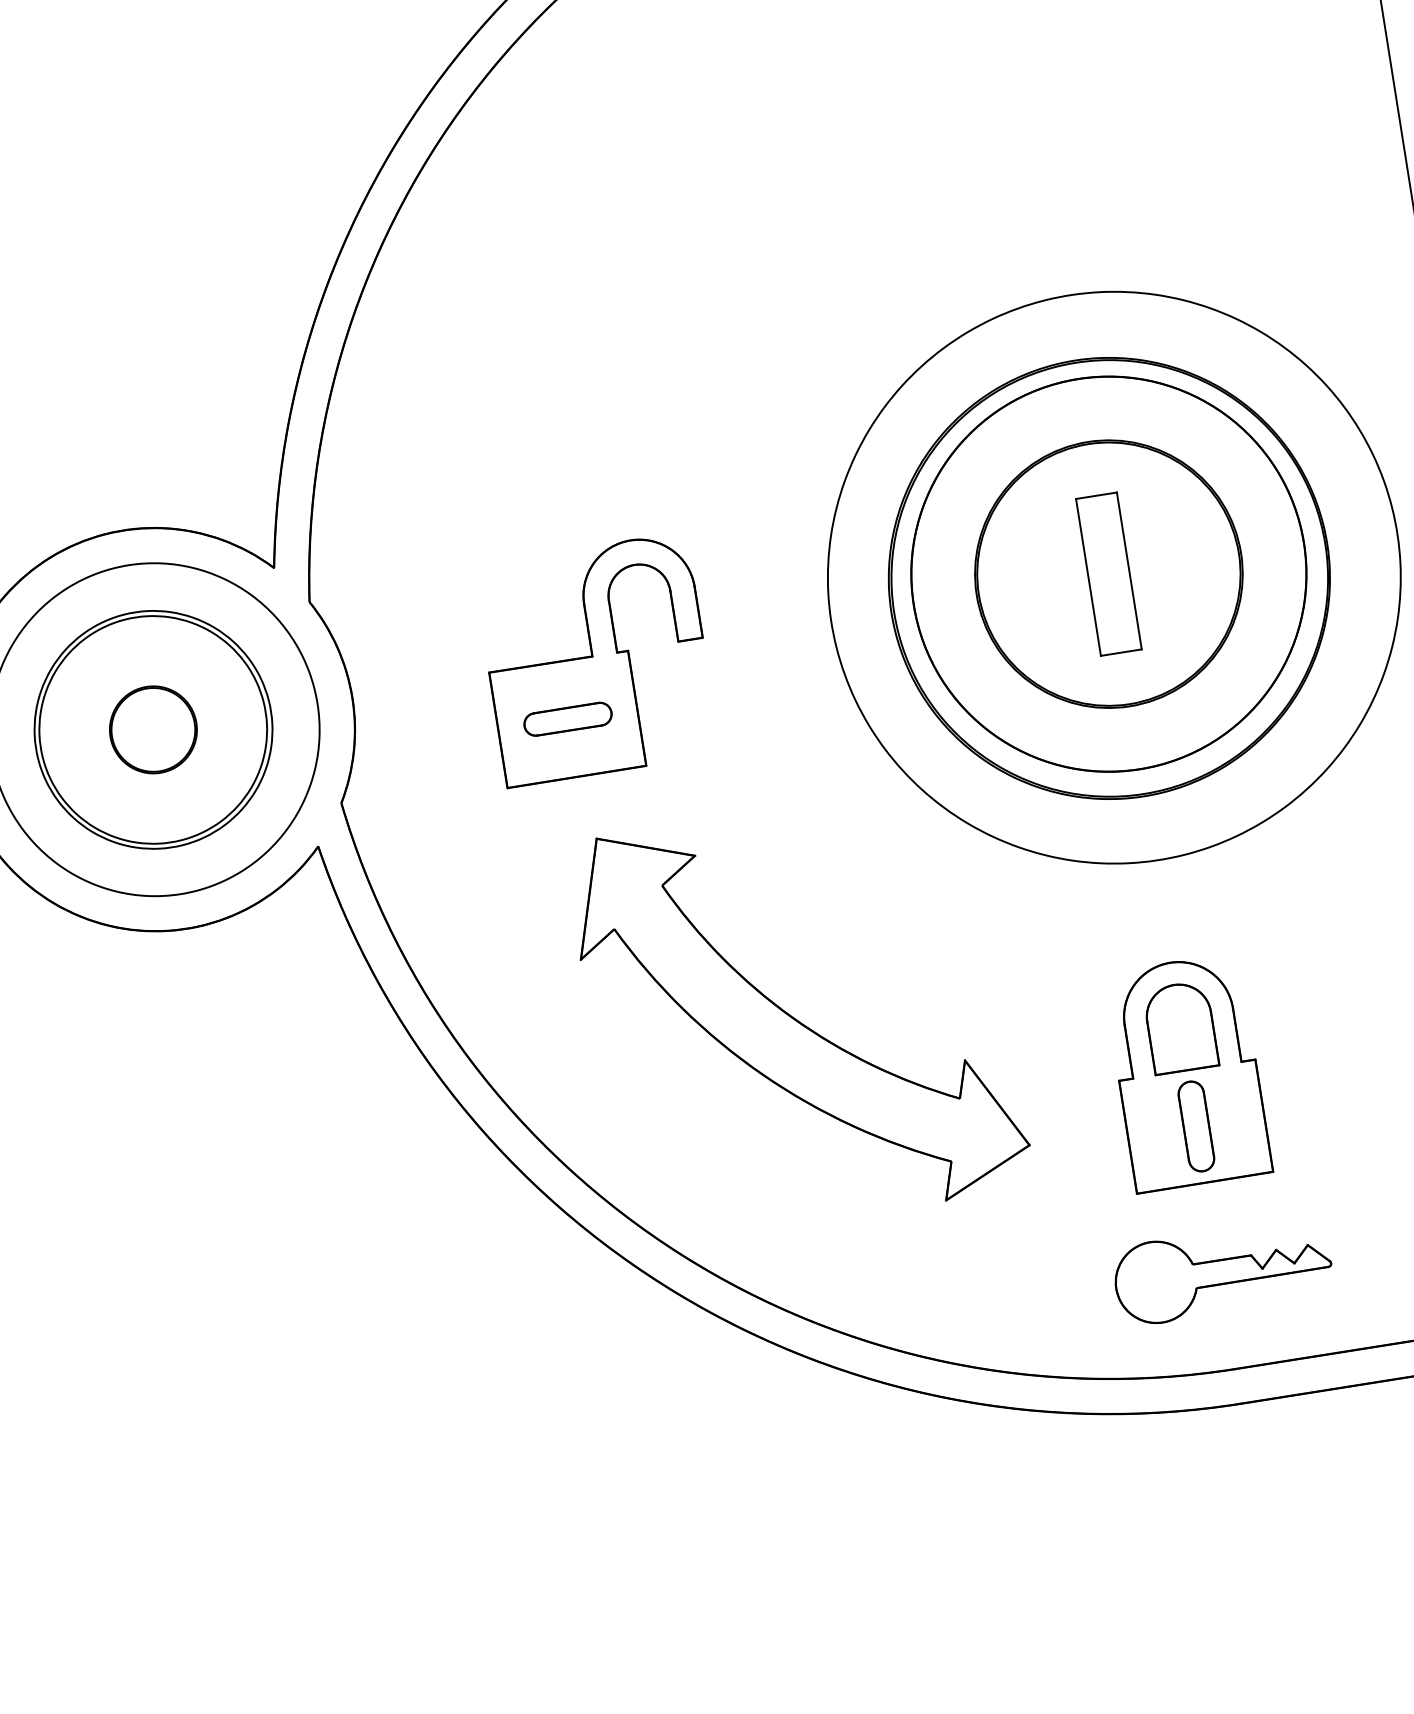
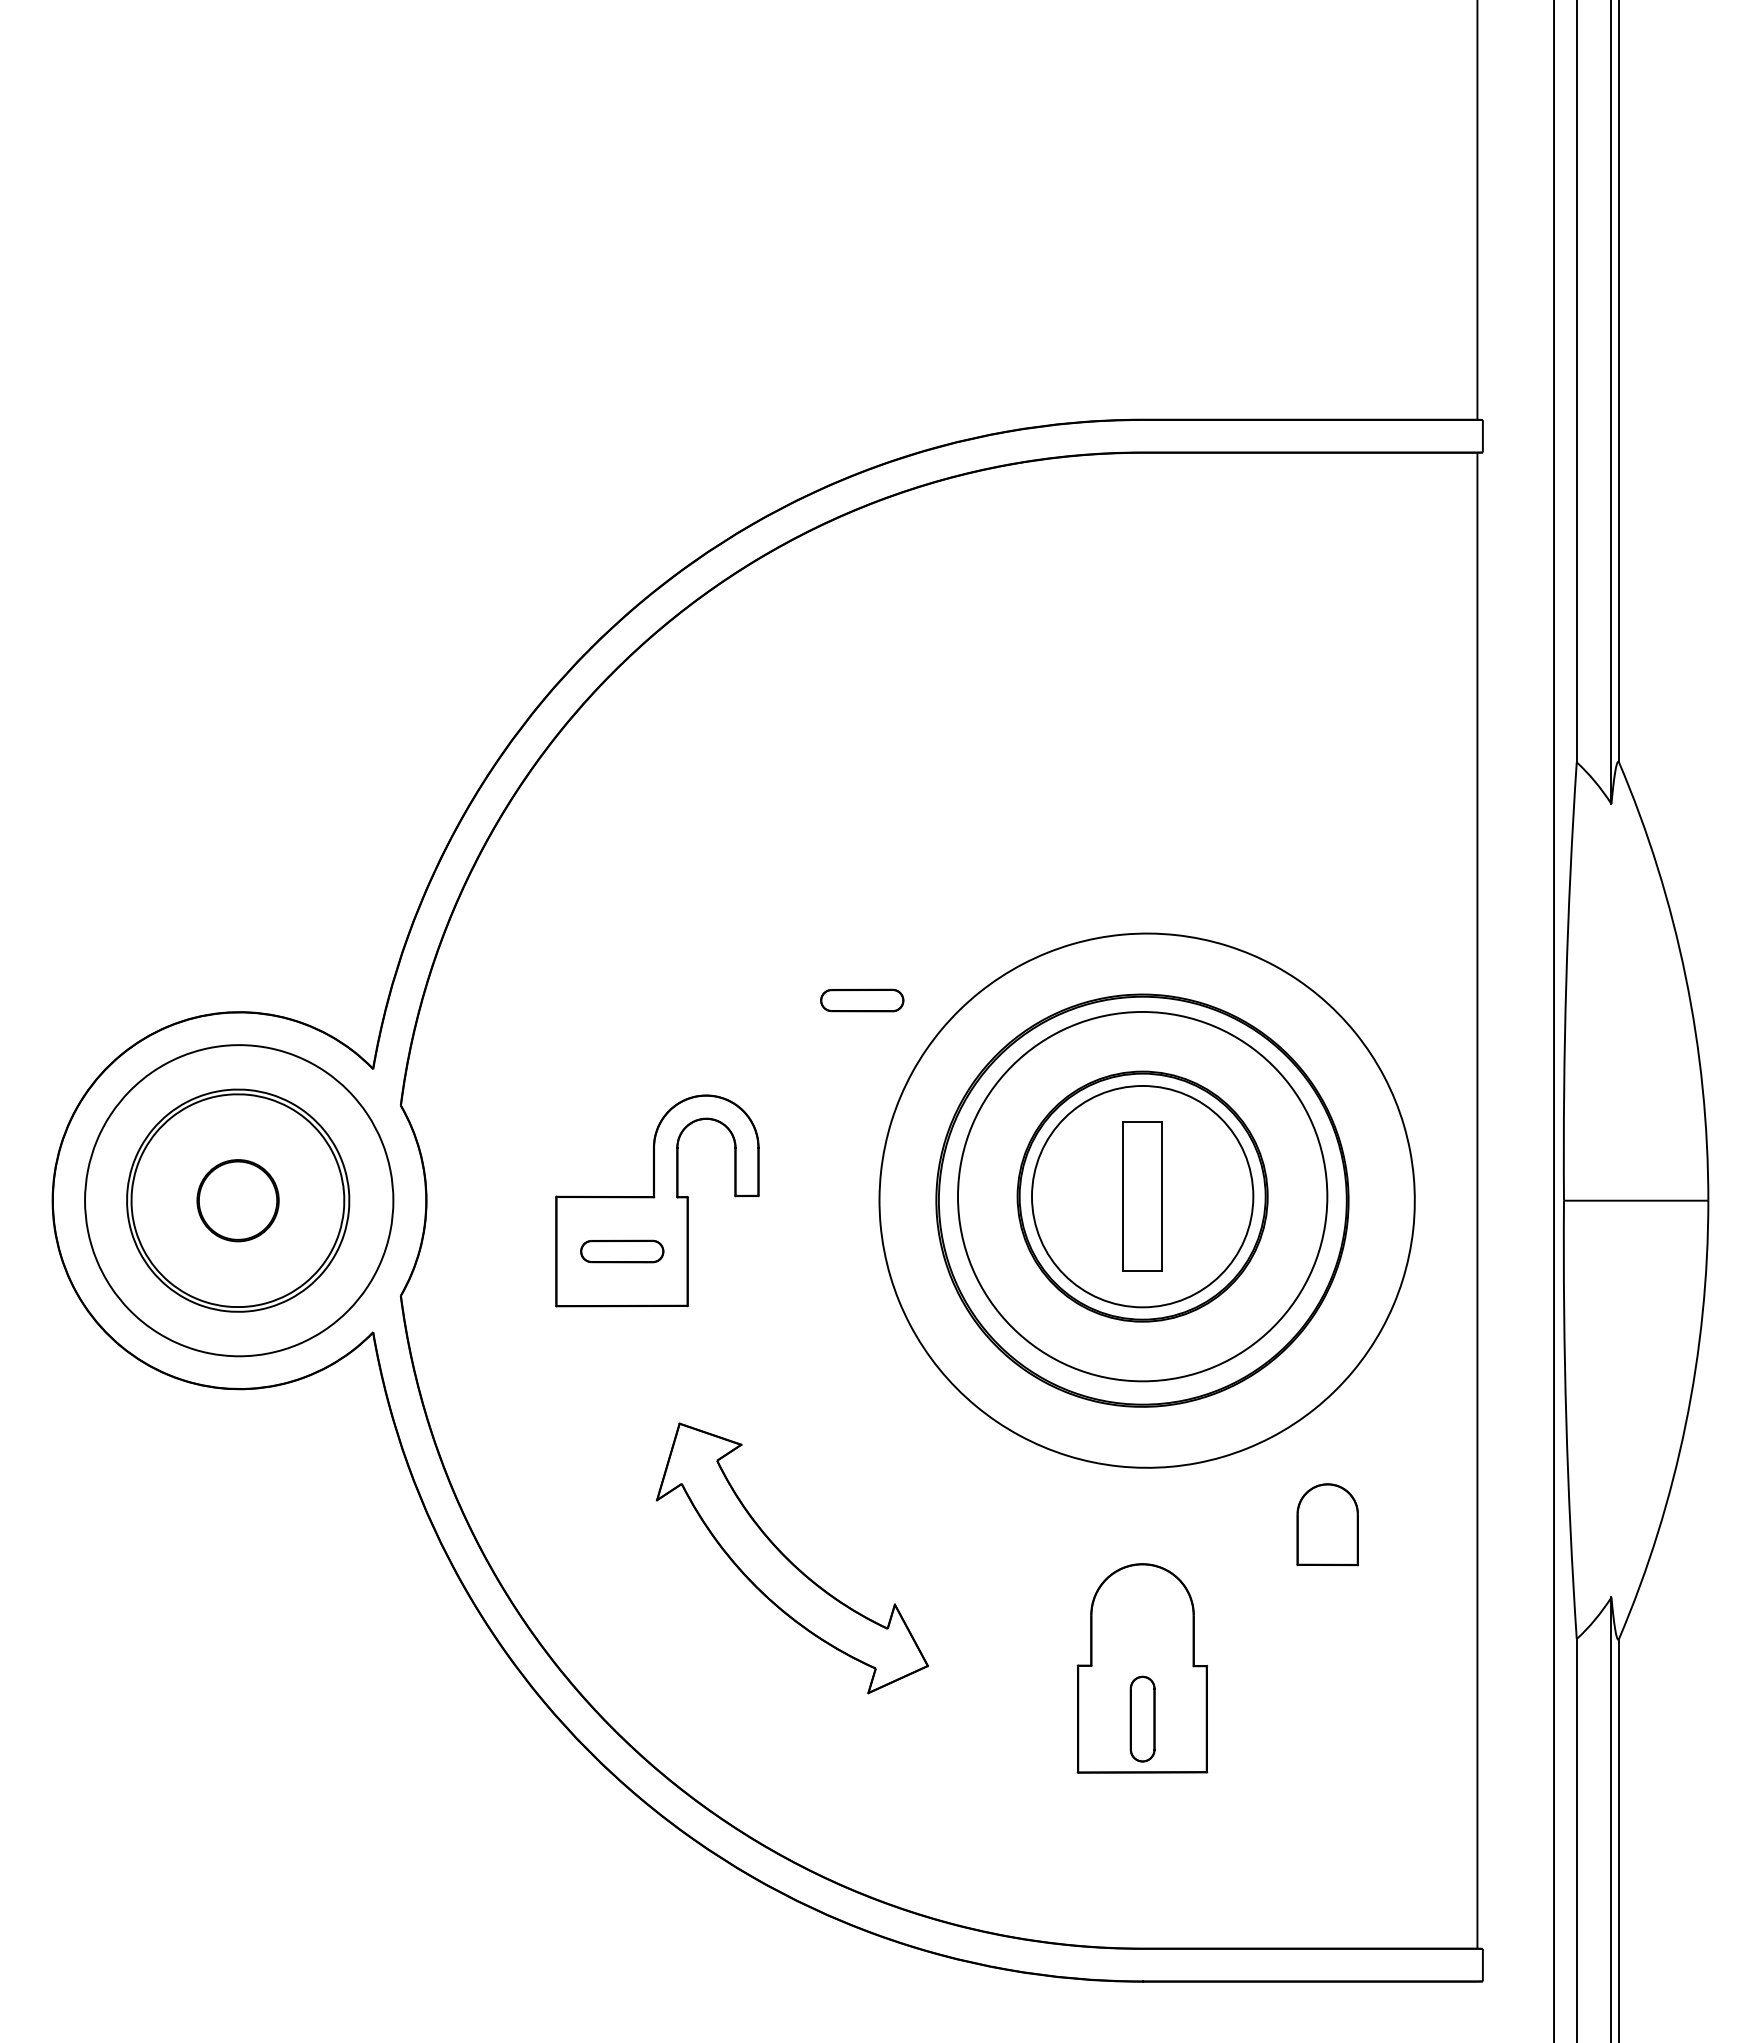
part: (779, 413) -> (862, 1000), added
circle: (1108, 574) -> (1142, 1196), size x0.6
part: (799, 1015) -> (792, 1558), size x0.7
part: (1180, 1027) -> (1327, 1524), moved
part: (1223, 1272) -> (1146, 1857), removed

